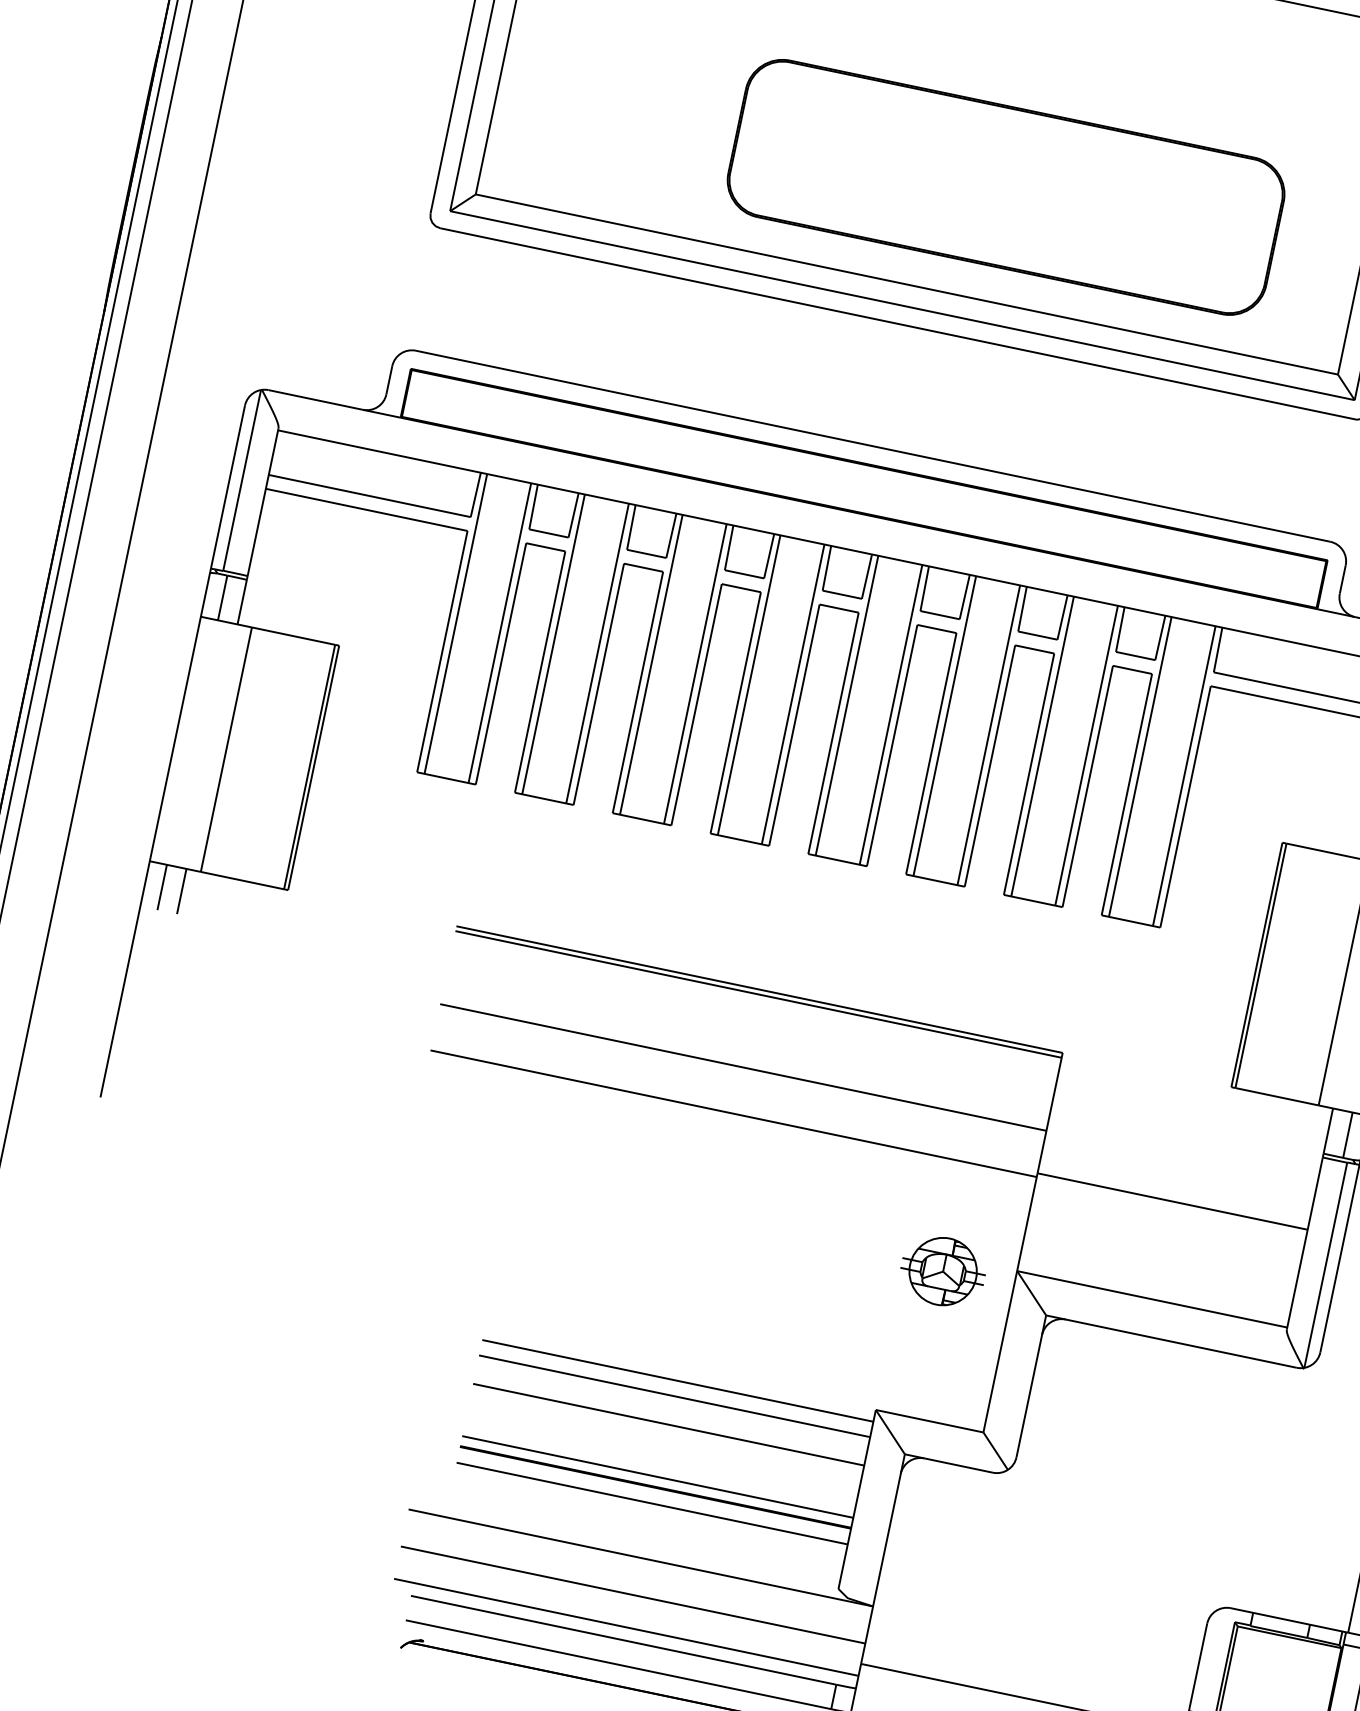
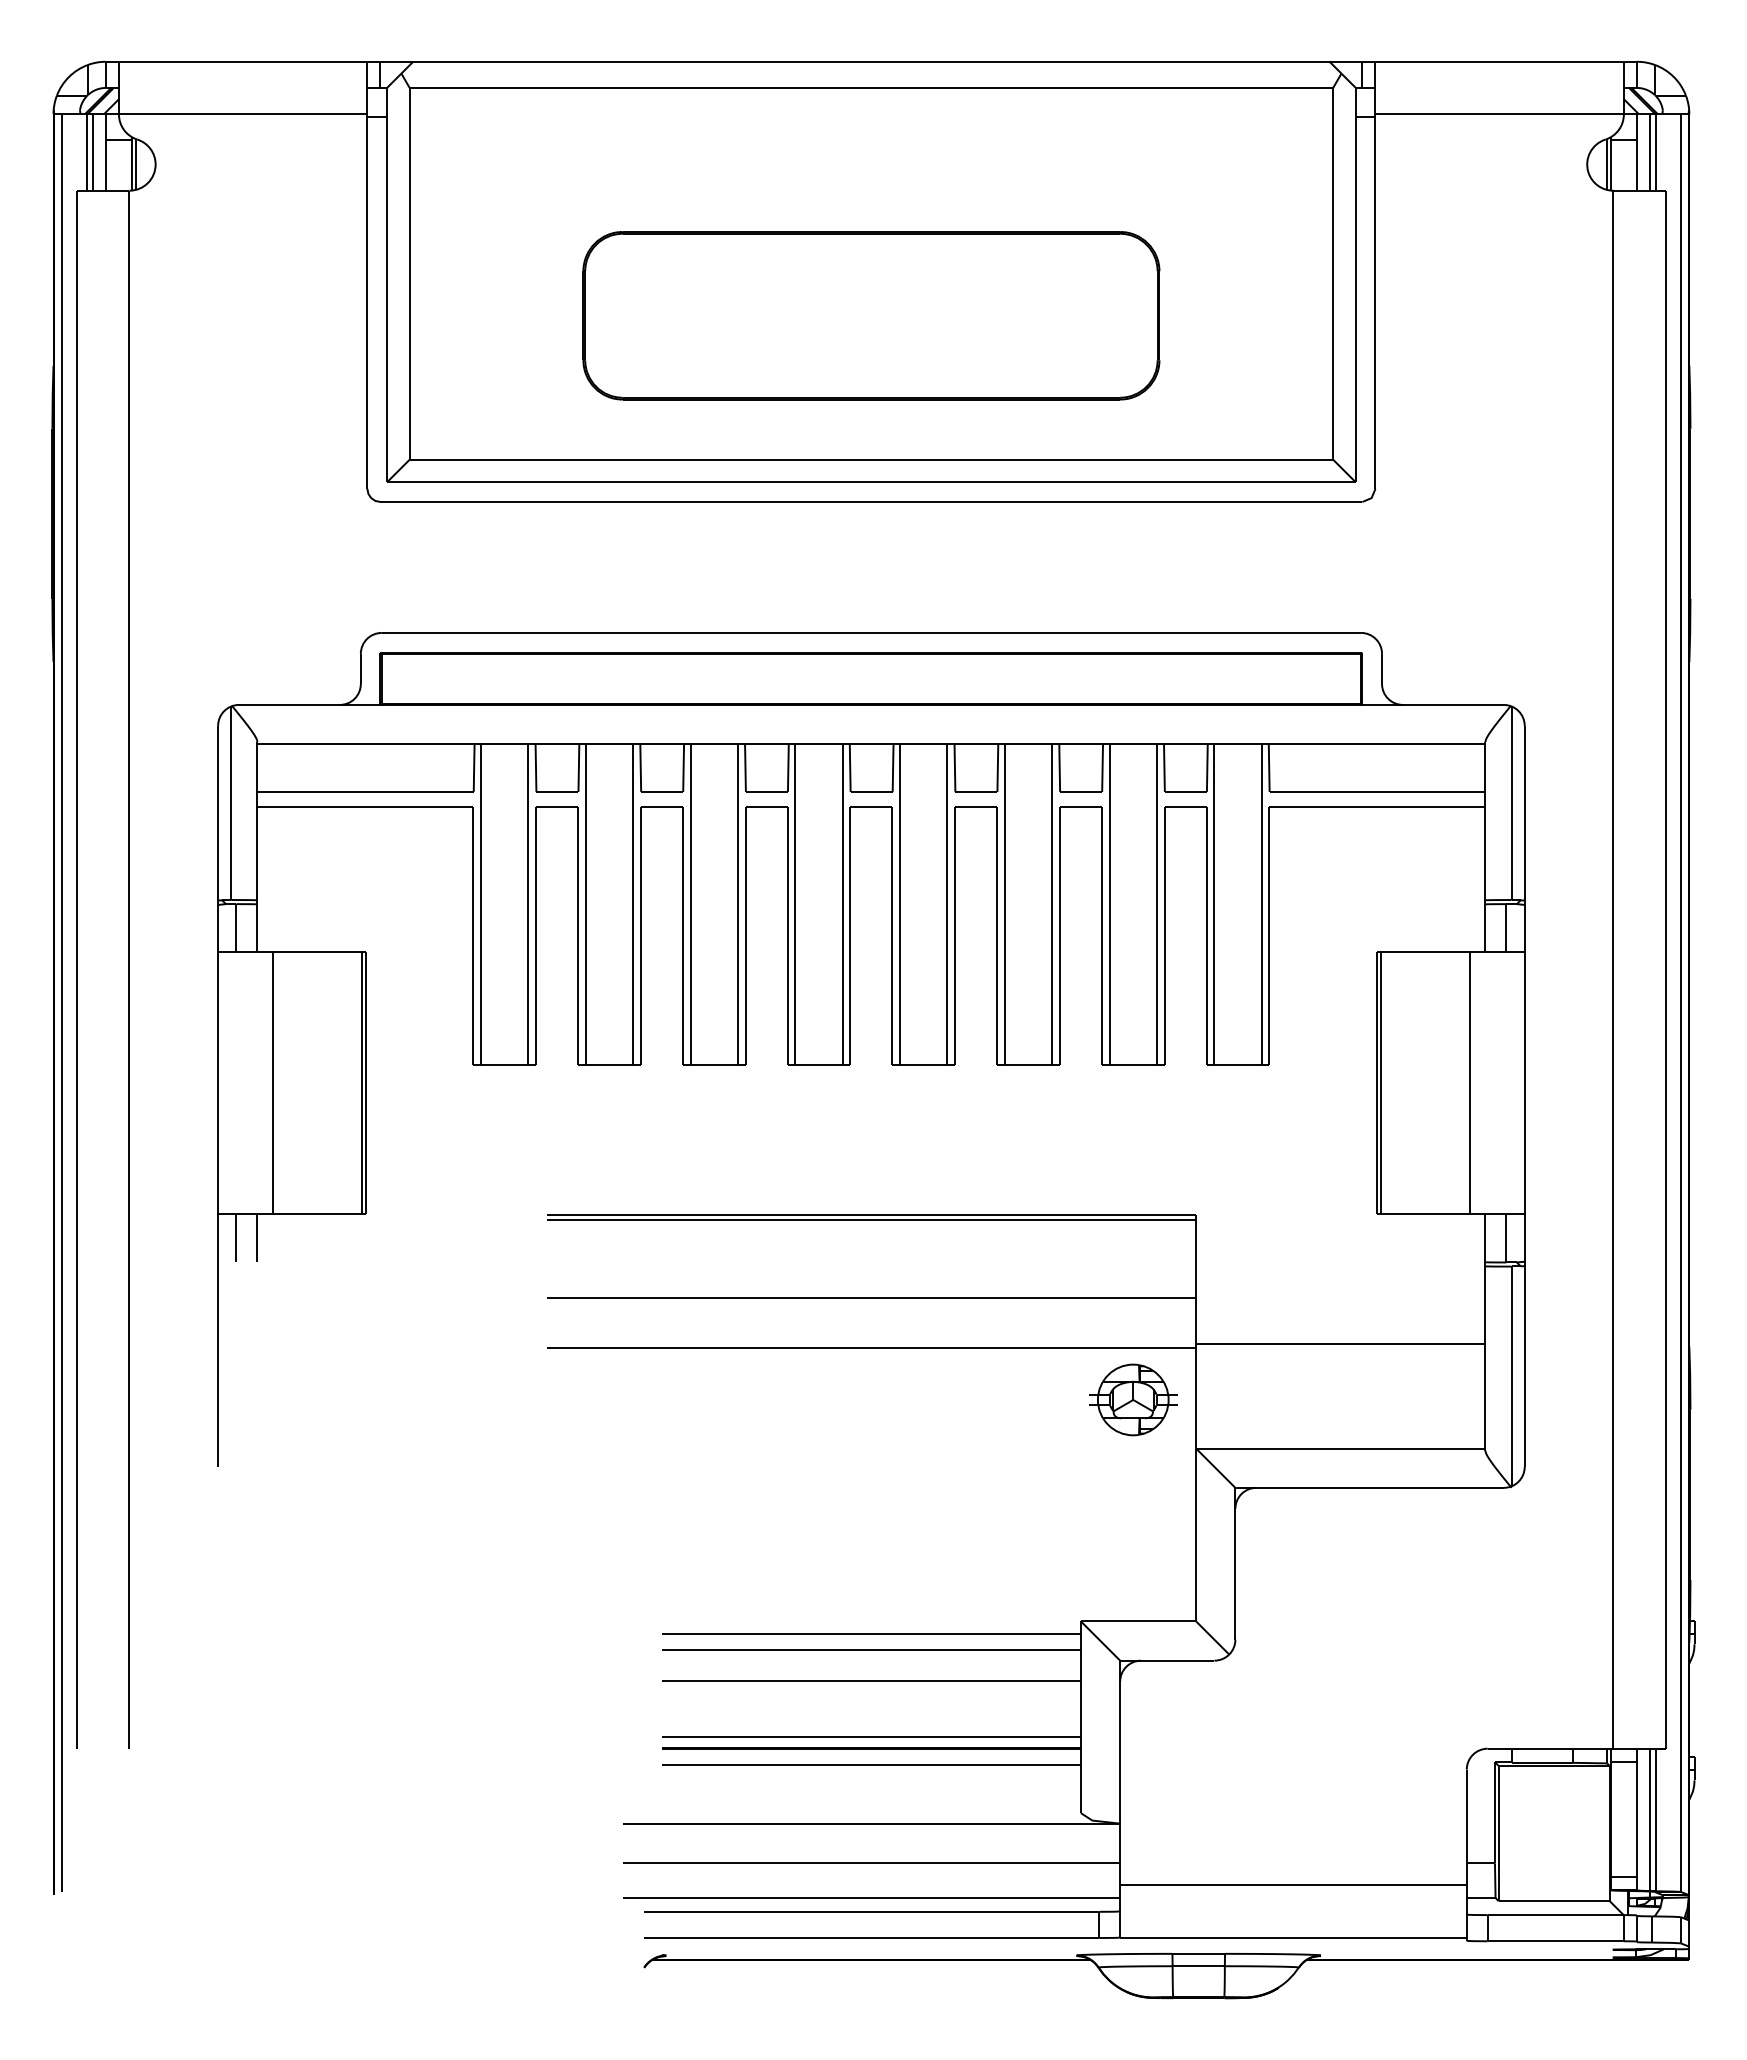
part: (1006, 187) -> (871, 315), moved
part: (943, 1271) -> (1133, 1399), moved

